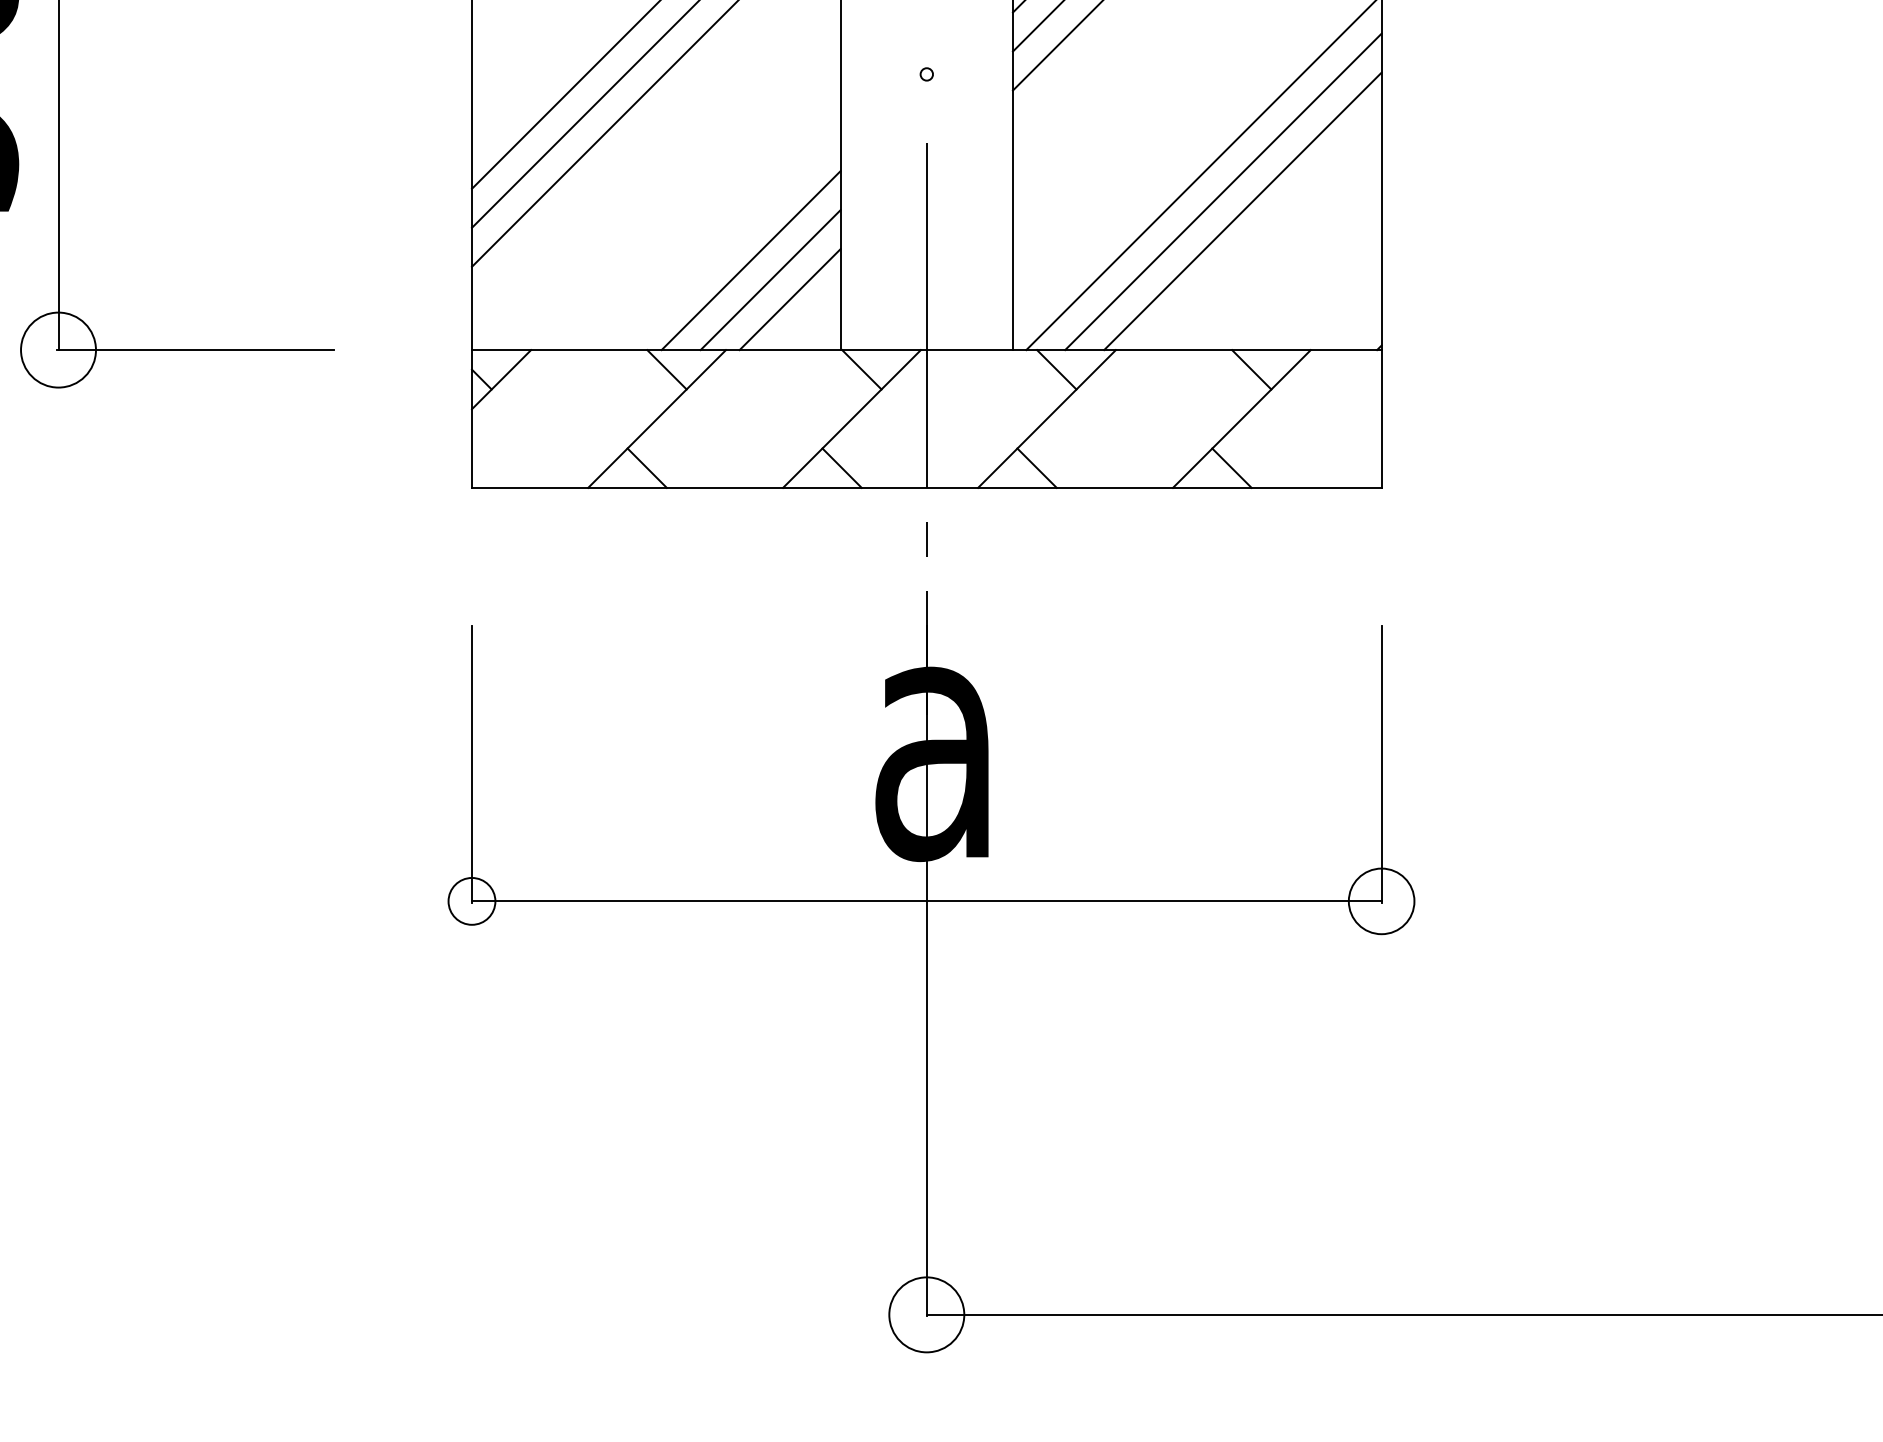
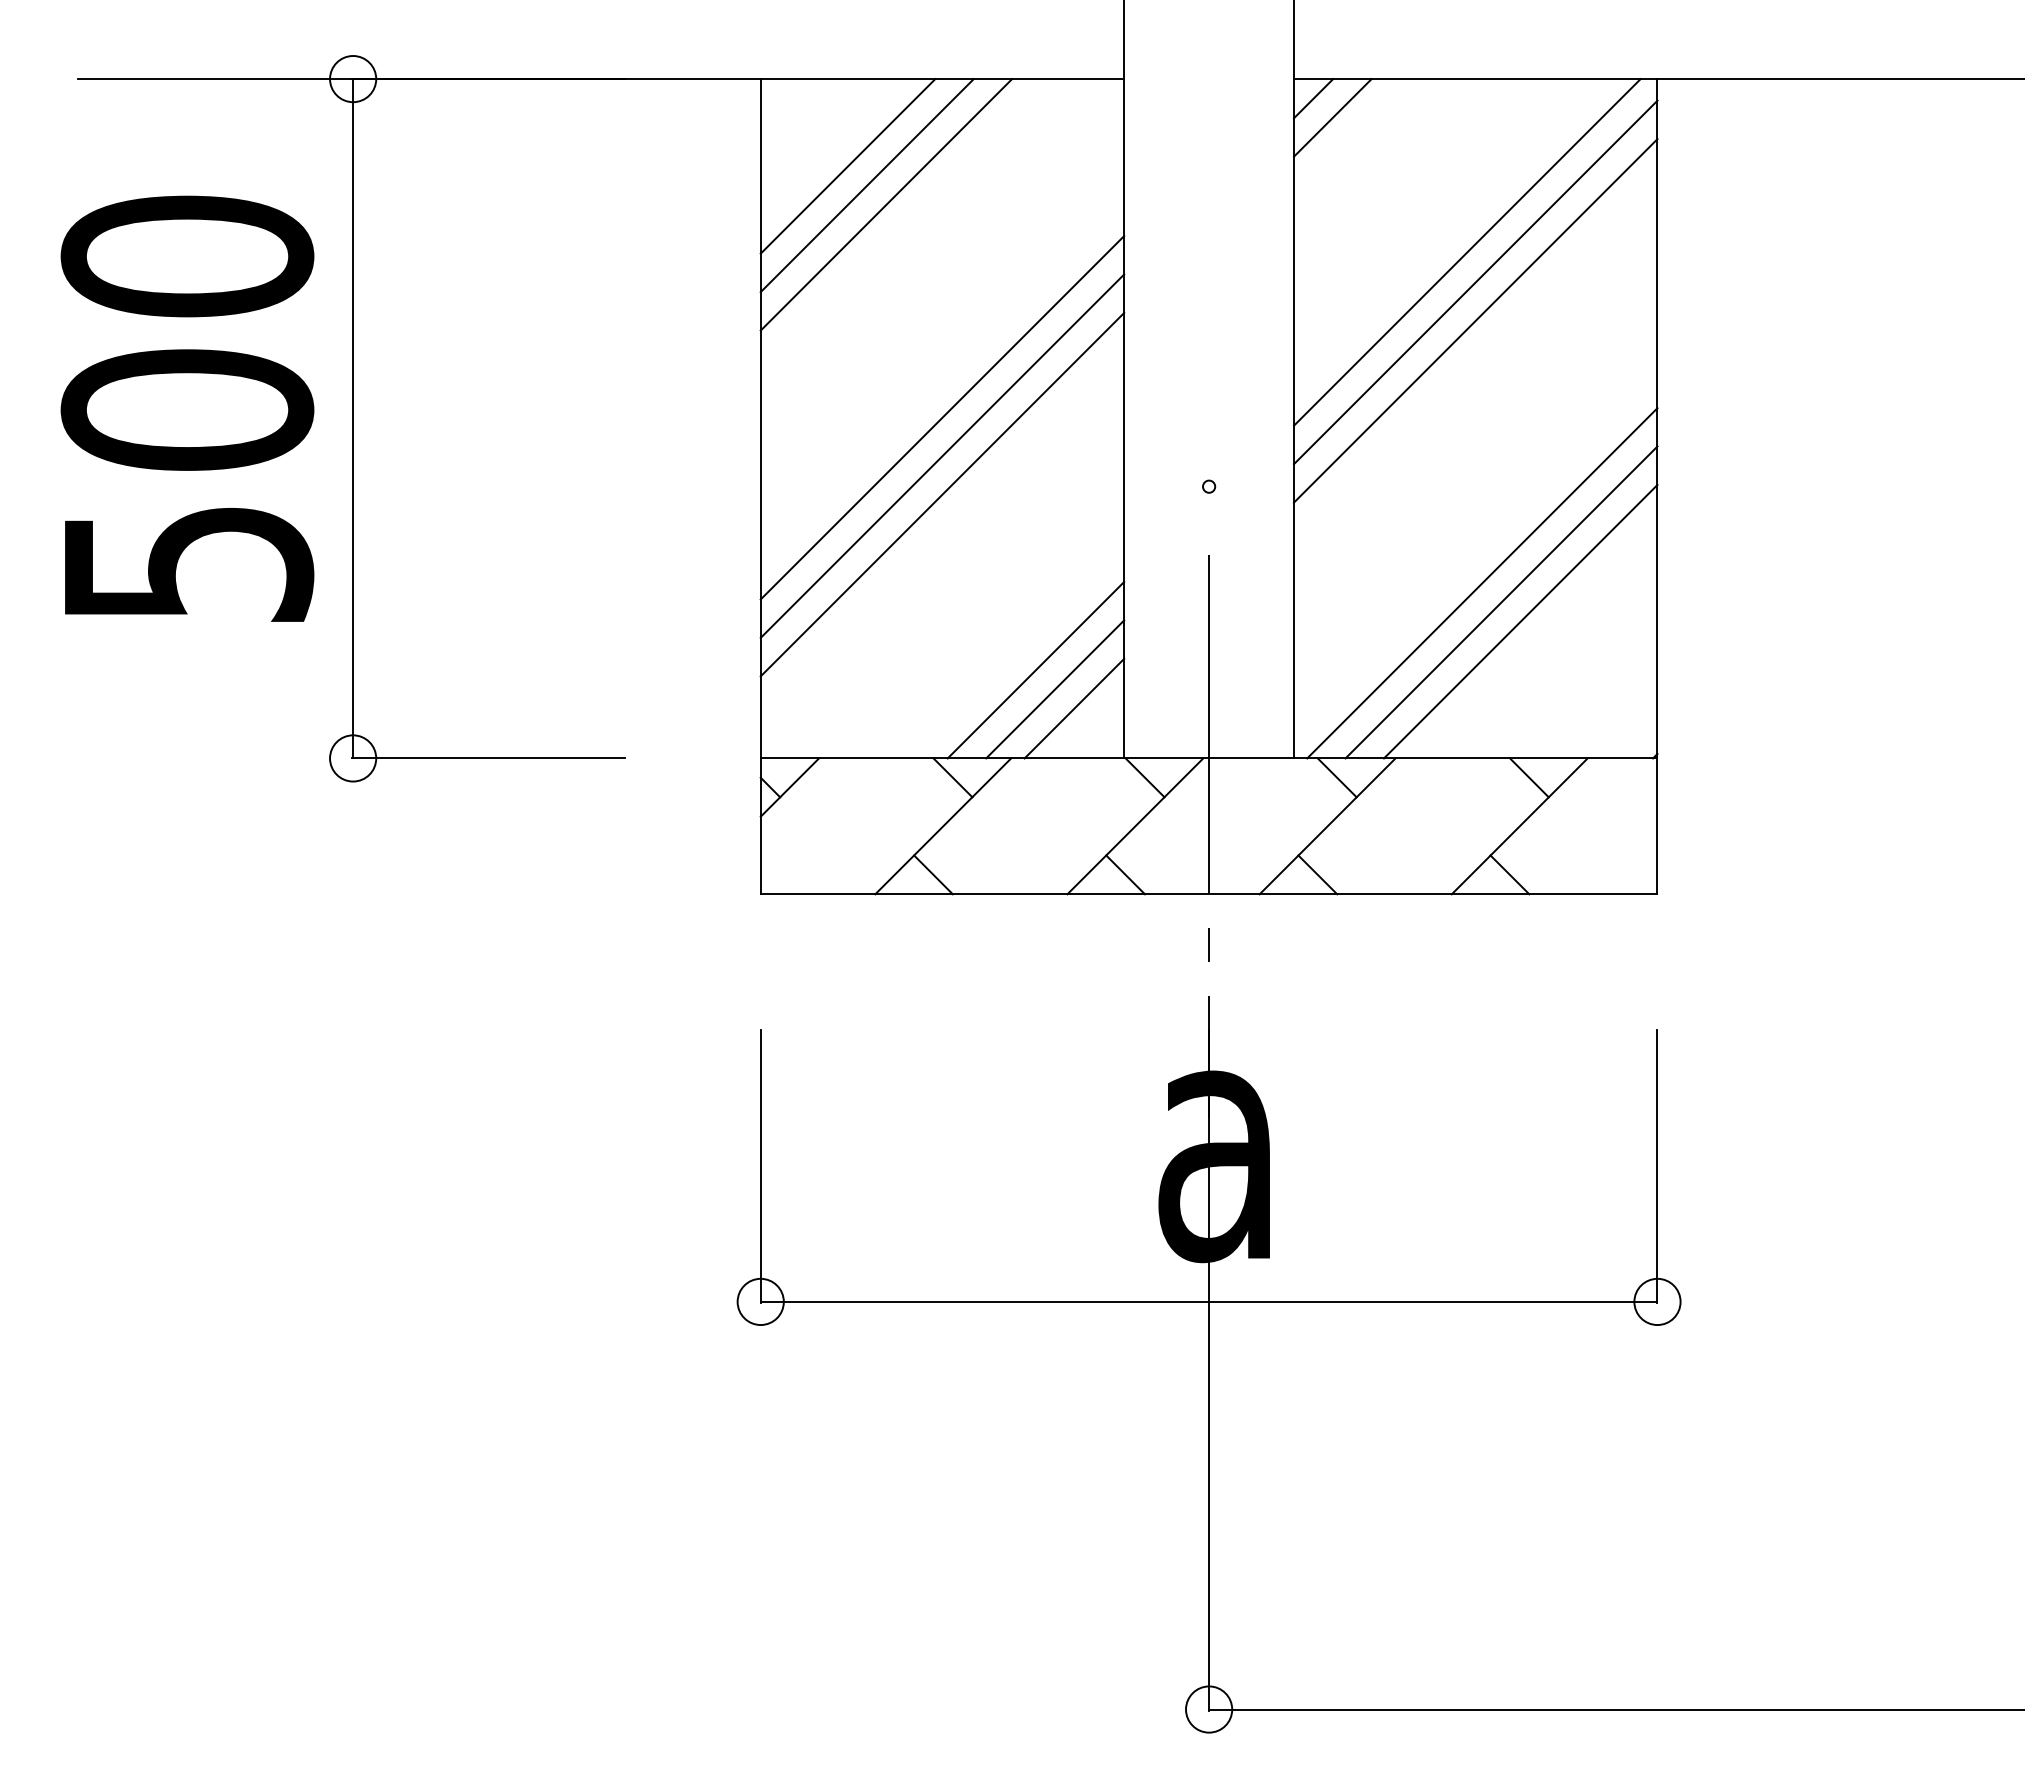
circle: (58, 350) -> (353, 758), size x0.62
circle: (1381, 900) -> (1657, 1301), size x0.71
circle: (927, 1314) -> (1209, 1709), size x0.62

